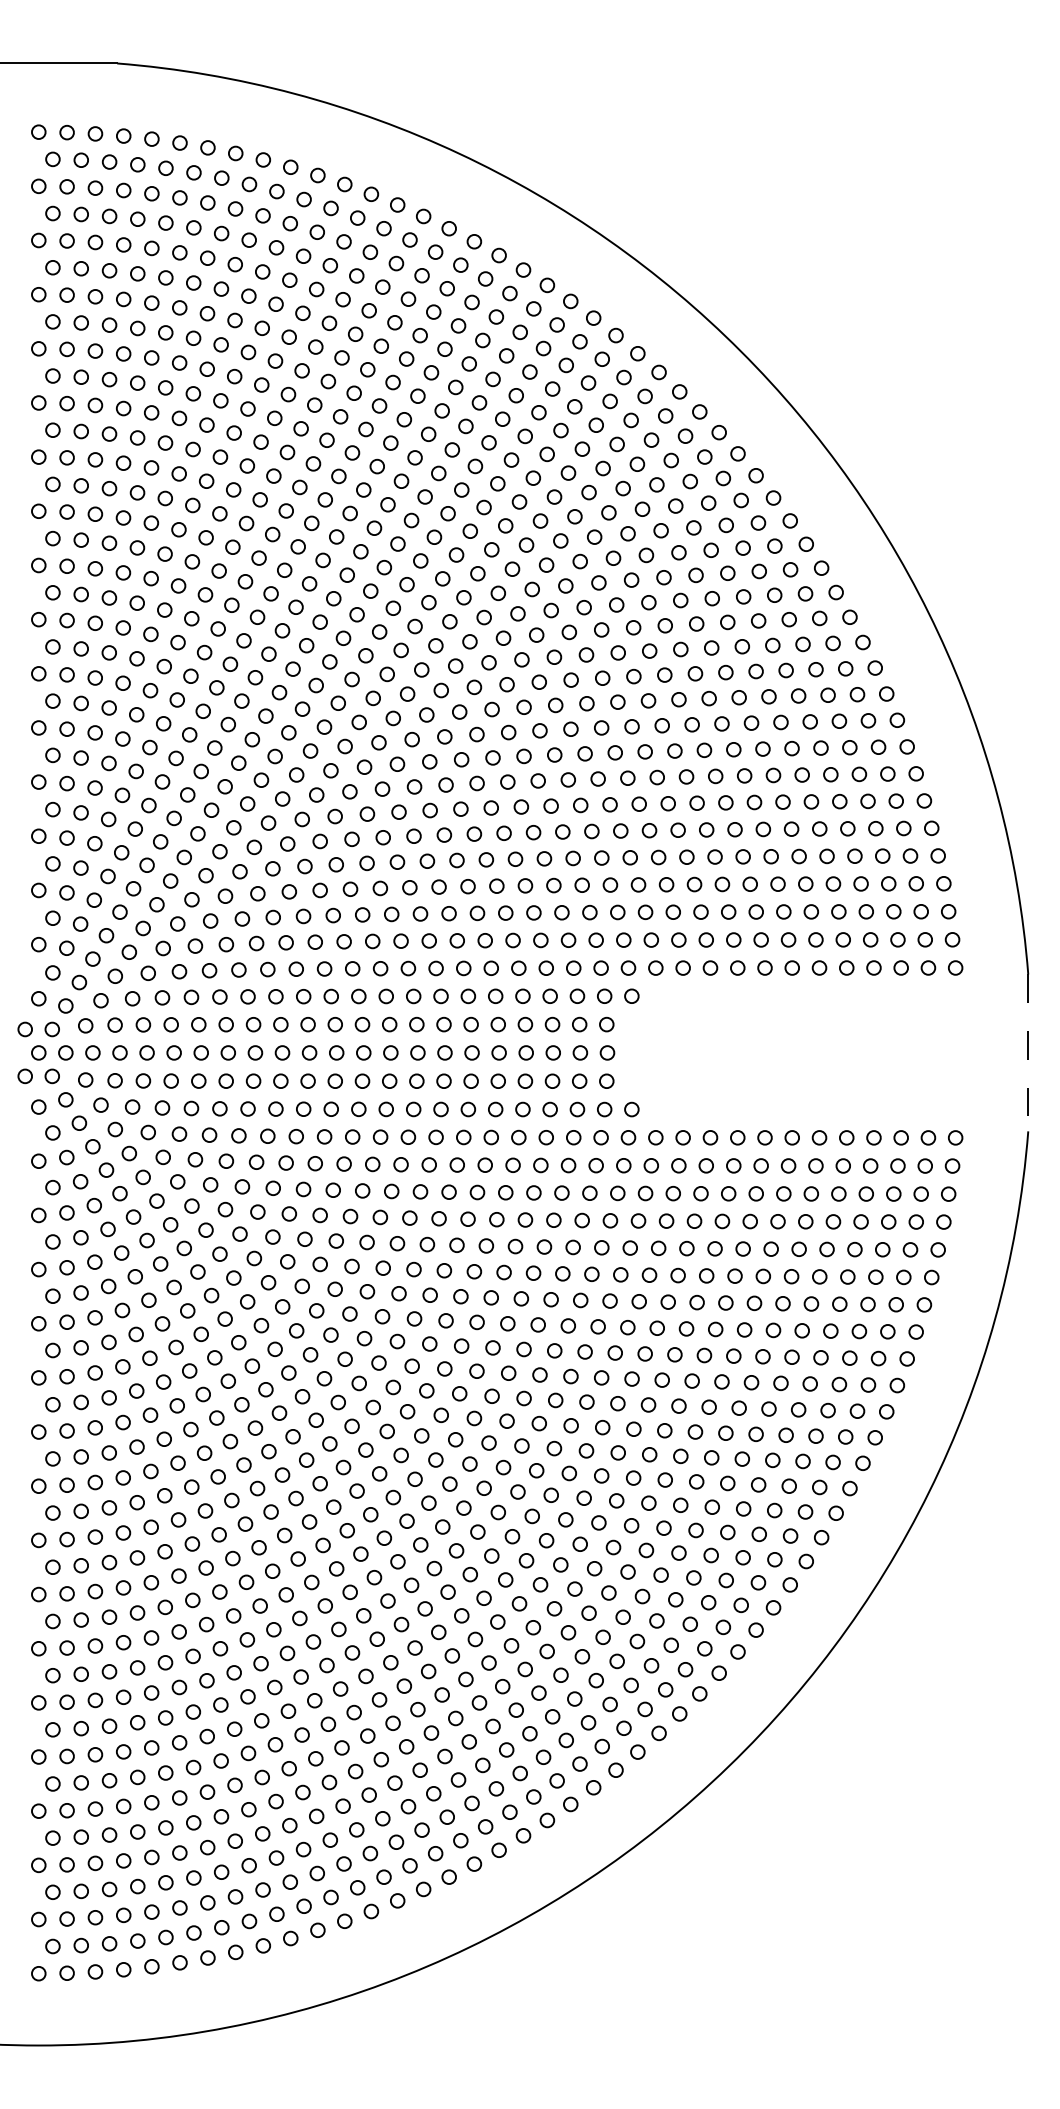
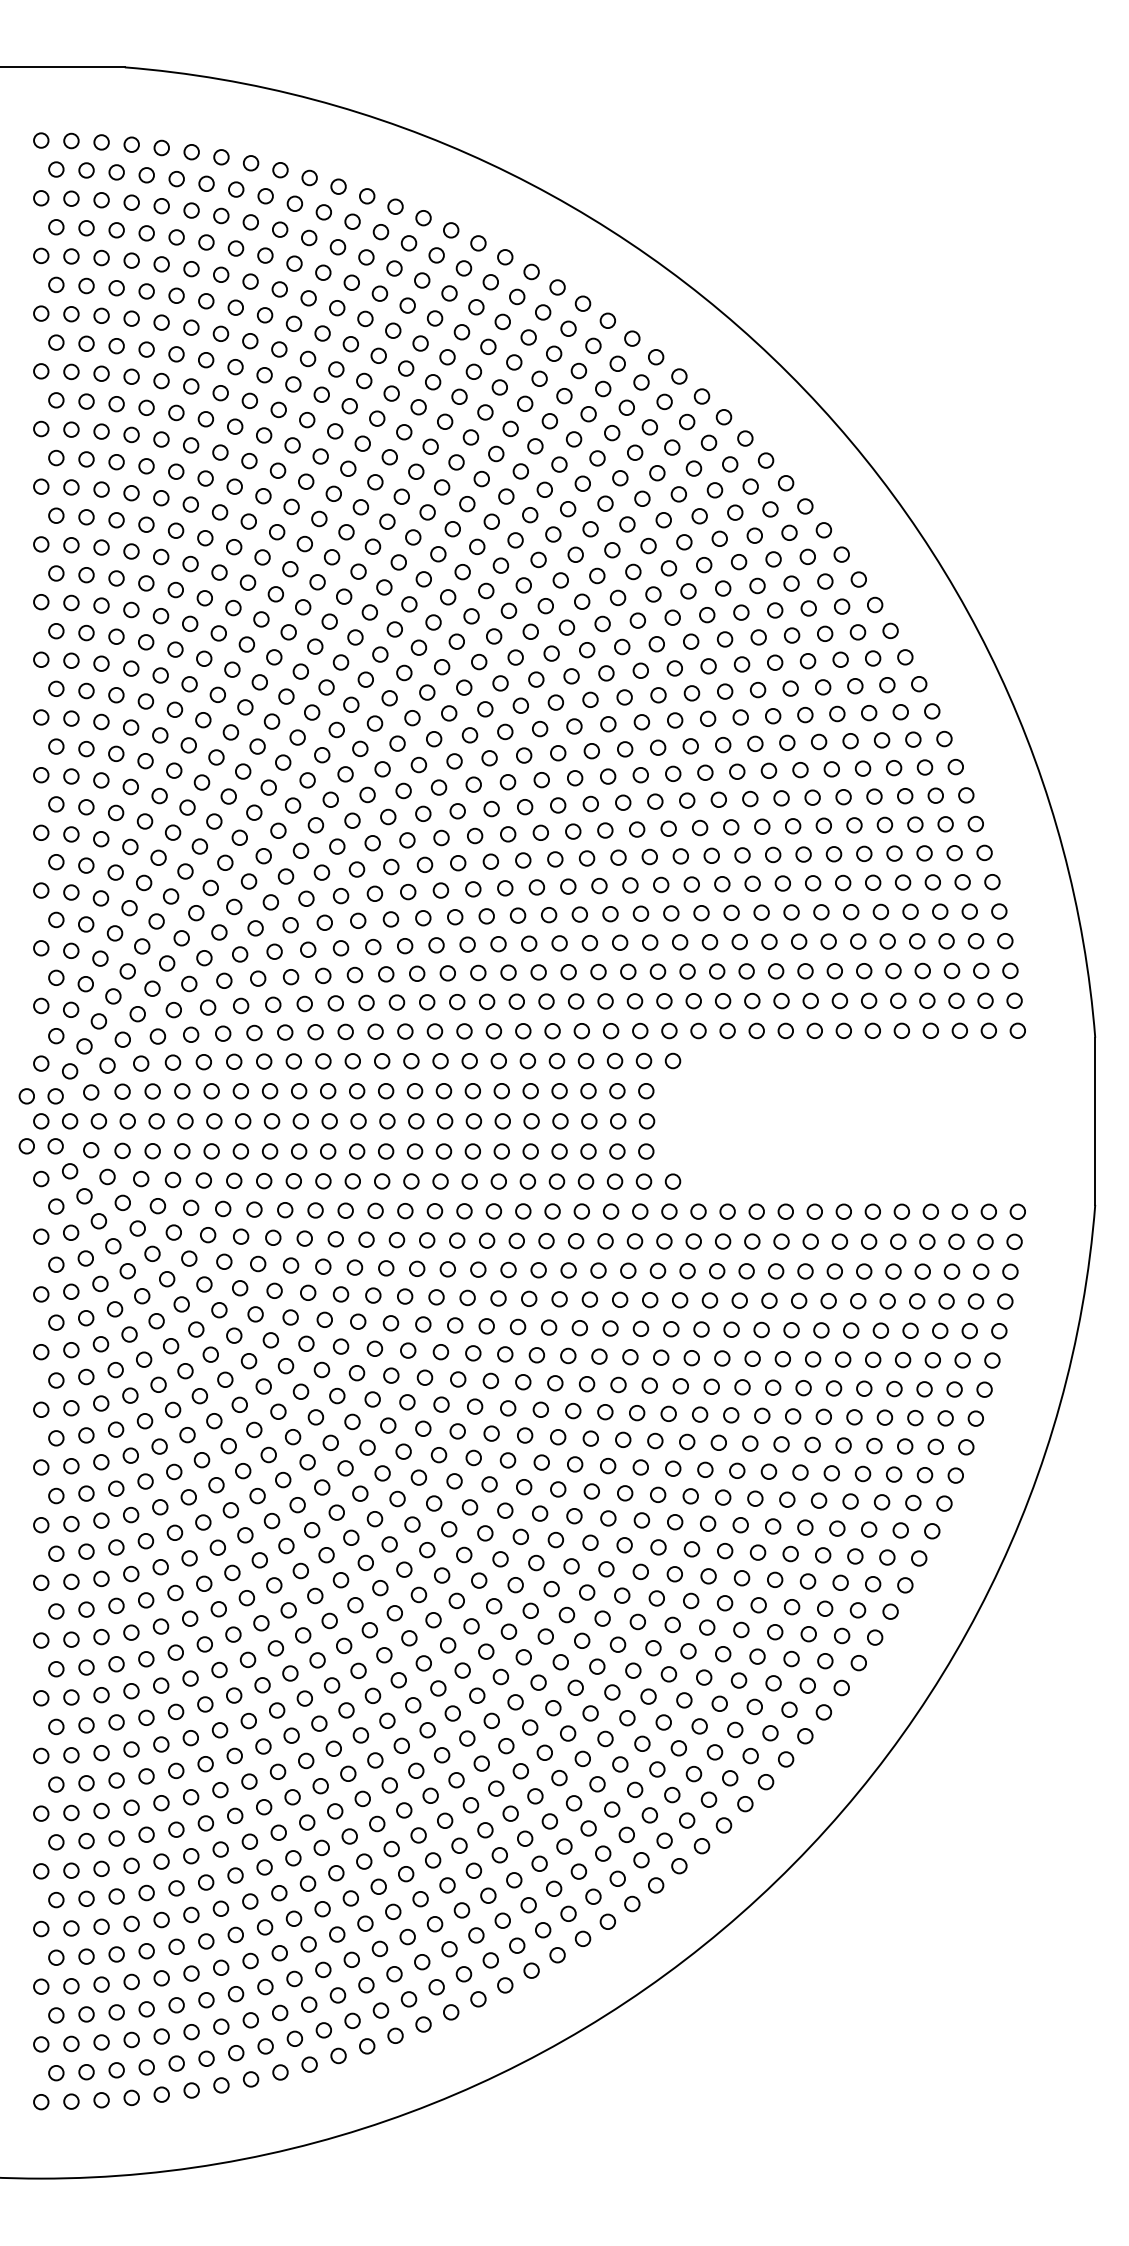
line: (1028, 1053) -> (1095, 1121), dashed -> solid

